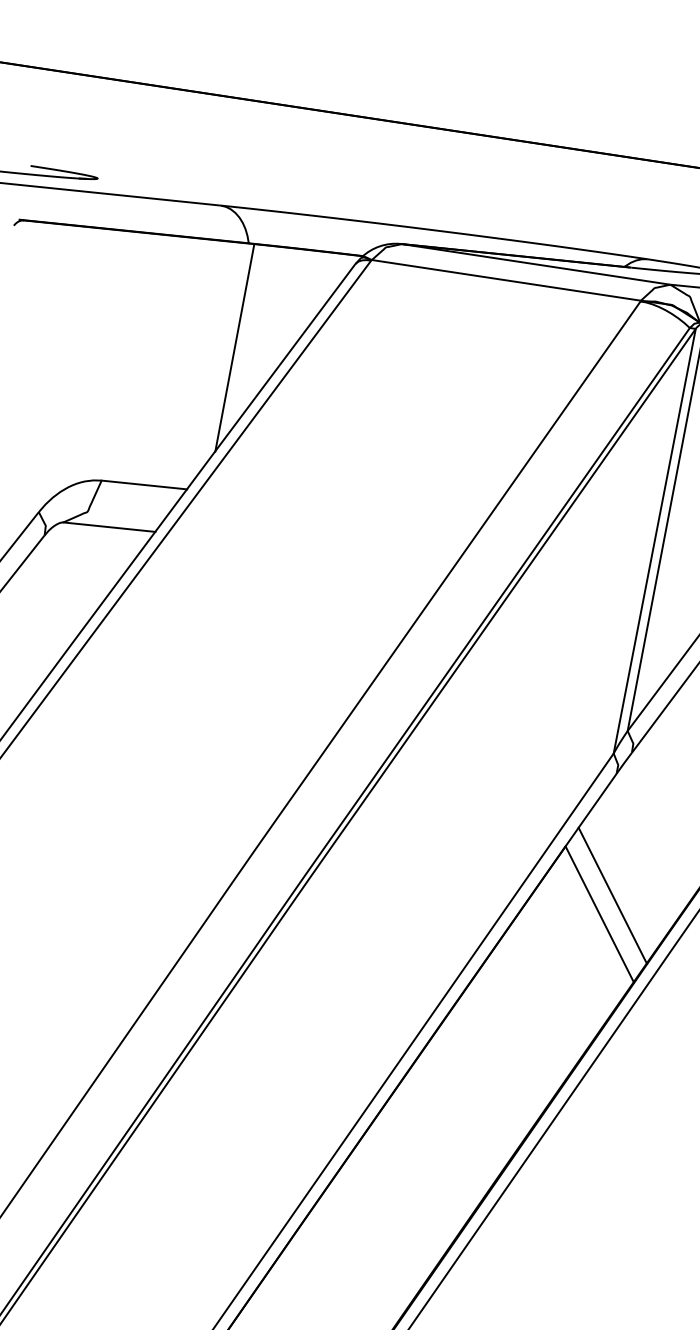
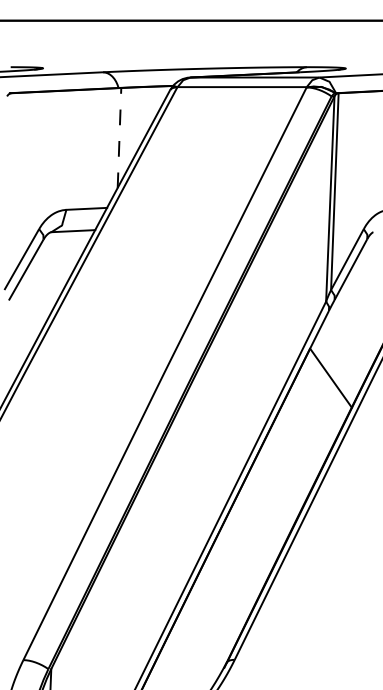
line: (235, 346) -> (119, 137), solid -> dashed
line: (612, 893) -> (335, 367), removed

